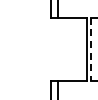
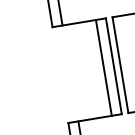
line: (80, 49) -> (104, 67), added
line: (91, 49) -> (120, 65), dashed -> solid

